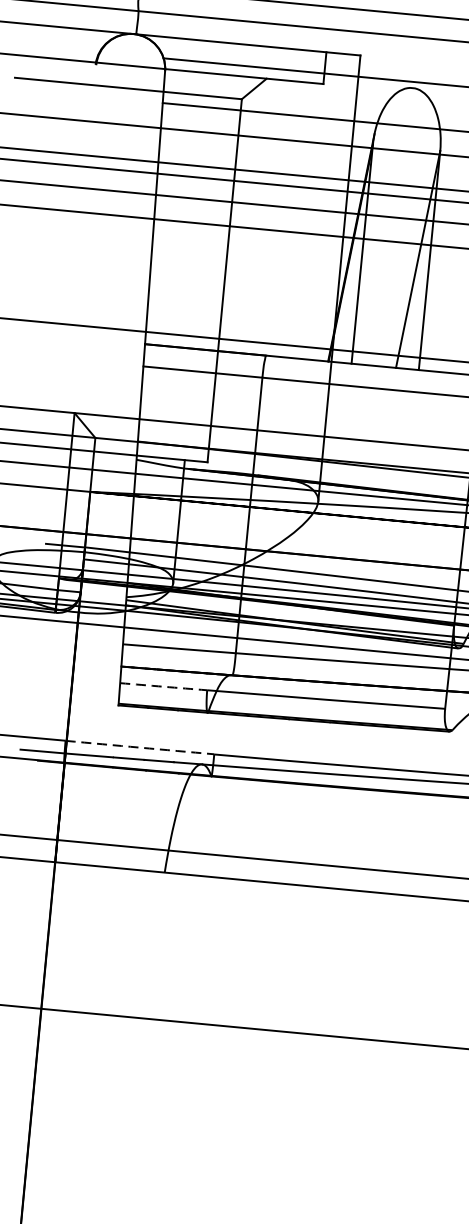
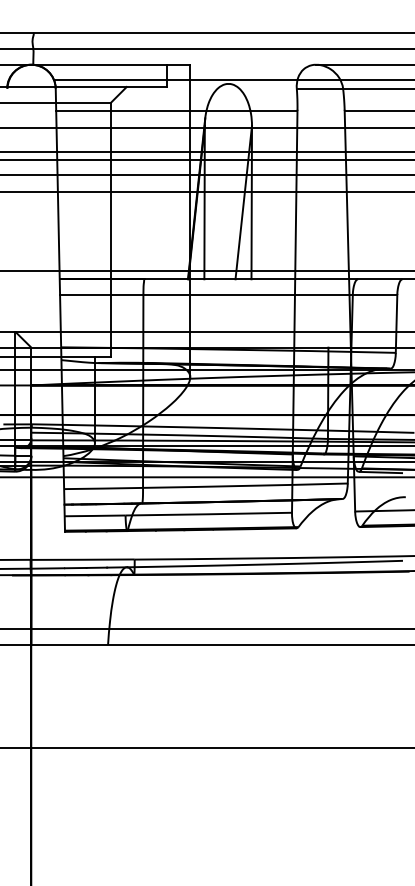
arc: (164, 686) -> (95, 515), dashed -> solid
arc: (139, 747) -> (82, 559), dashed -> solid

